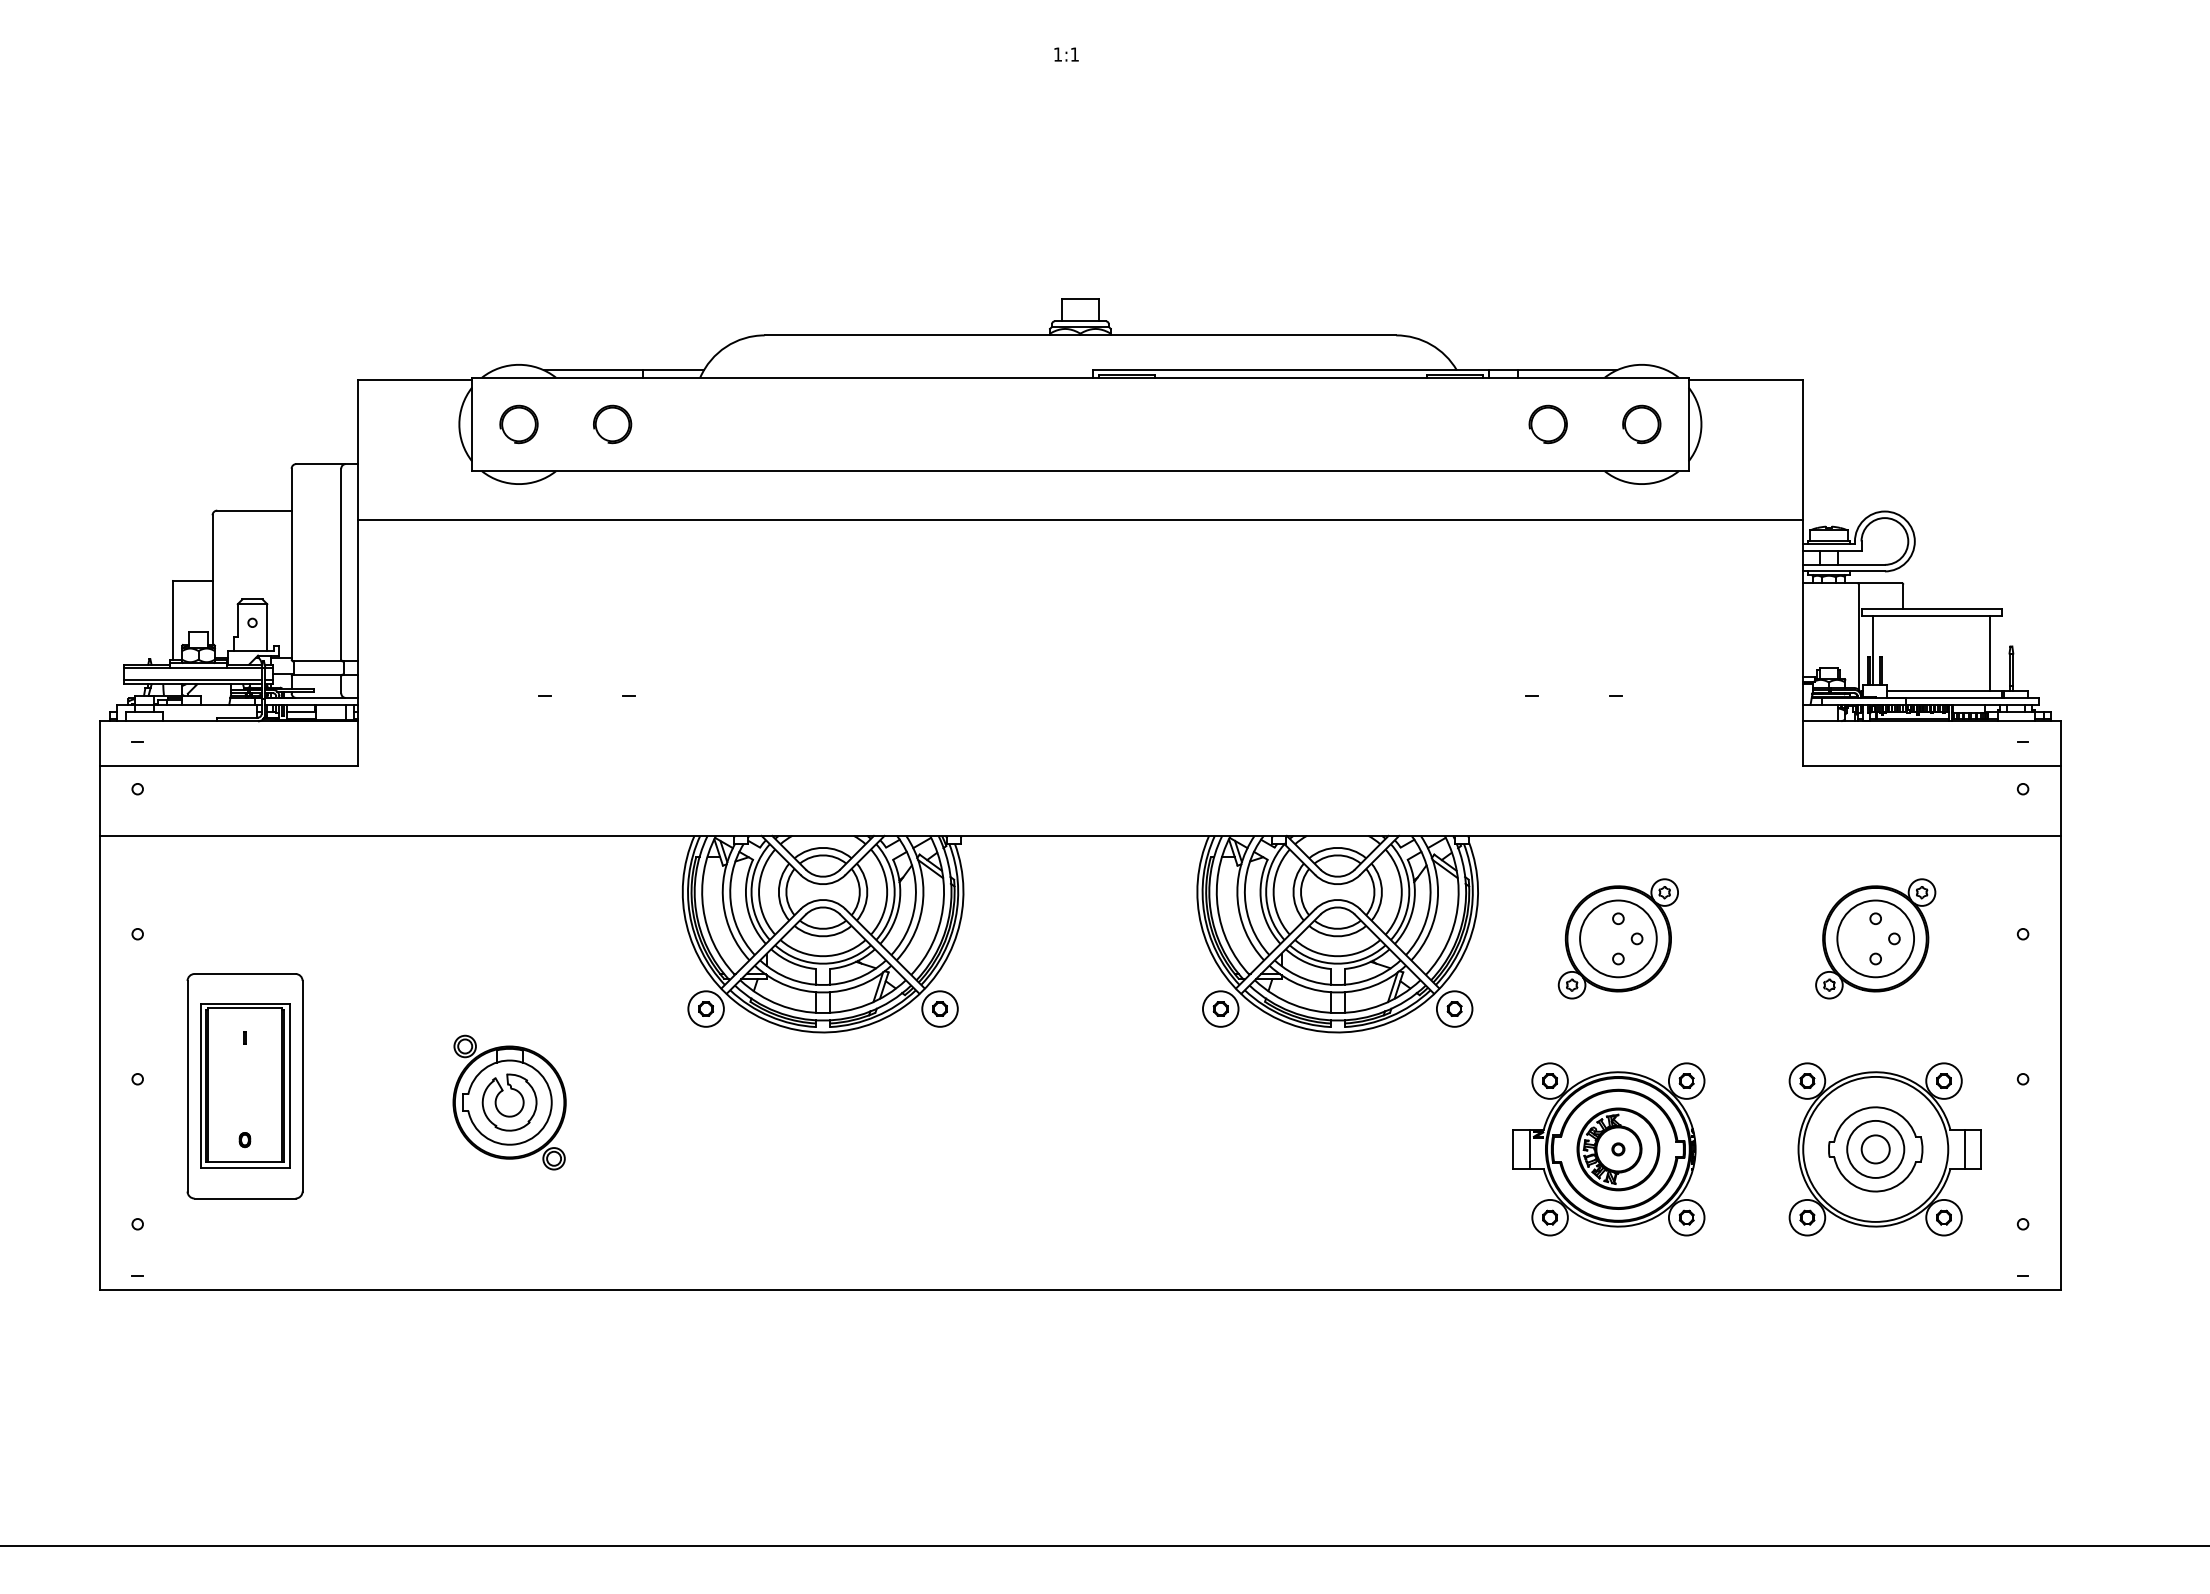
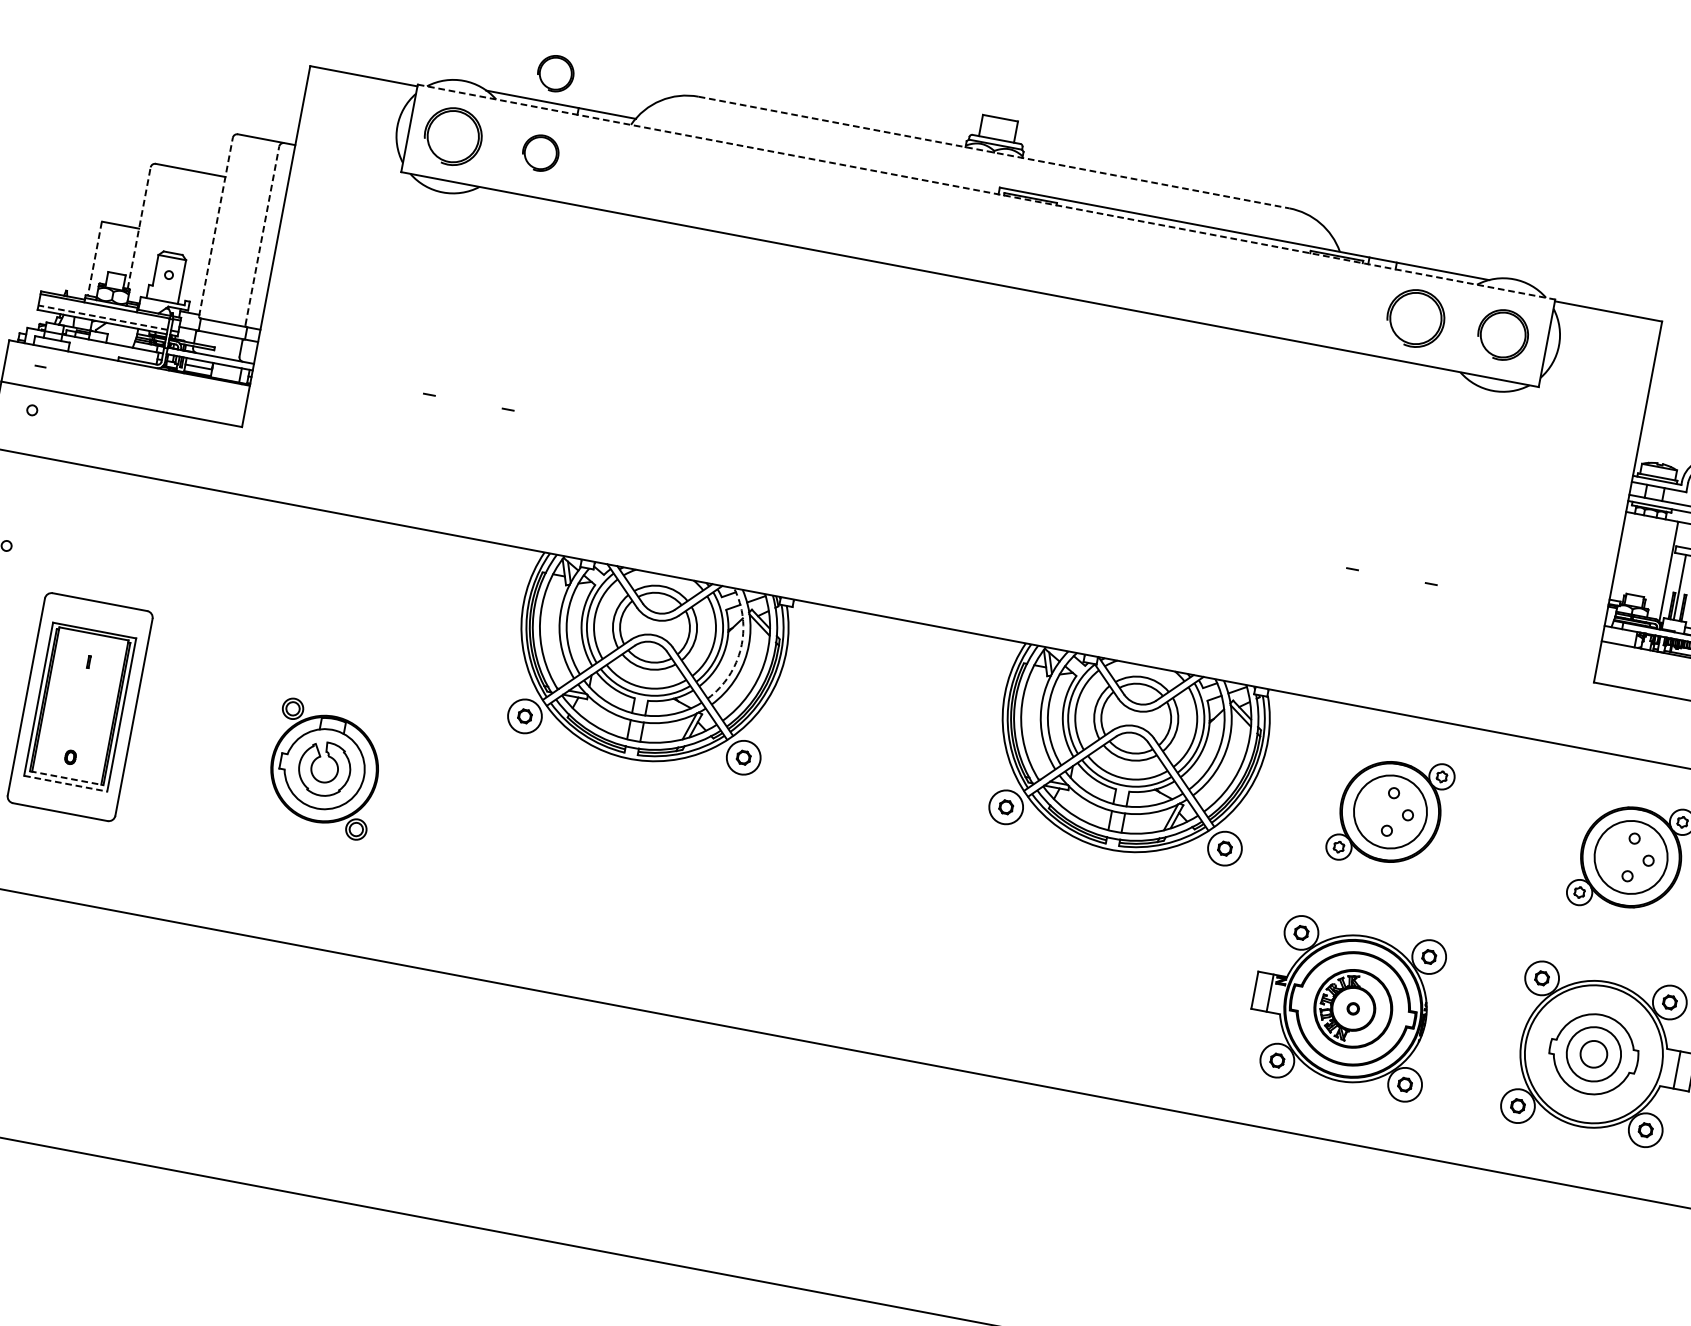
line: (1080, 335) -> (994, 152), solid -> dashed
part: (612, 339) -> (555, 73), added
line: (1080, 377) -> (986, 191), solid -> dashed
part: (518, 424) -> (452, 136), size x1.6
part: (1547, 424) -> (1415, 318), size x1.6
part: (1641, 424) -> (1502, 335), size x1.4
line: (1080, 519) -> (961, 324), removed
line: (291, 563) -> (215, 226), solid -> dashed
line: (341, 563) -> (262, 235), solid -> dashed
line: (212, 580) -> (139, 228), solid -> dashed
line: (172, 621) -> (94, 259), solid -> dashed
line: (192, 679) -> (102, 317), solid -> dashed
arc: (915, 896) -> (740, 648), solid -> dashed
line: (245, 1162) -> (67, 778), solid -> dashed
line: (245, 1168) -> (66, 784), solid -> dashed

